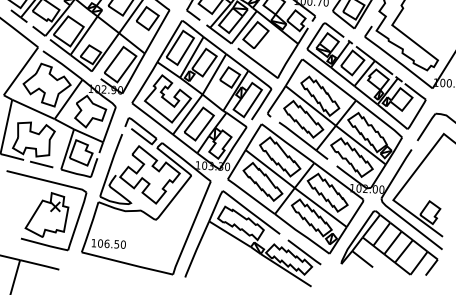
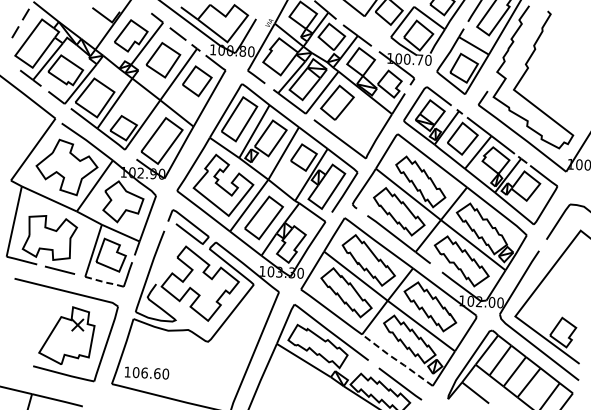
line: (76, 173) -> (105, 282), solid -> dashed
line: (301, 234) -> (396, 360), solid -> dashed
text: (116, 244) -> (157, 373), 106.50 -> 106.60

